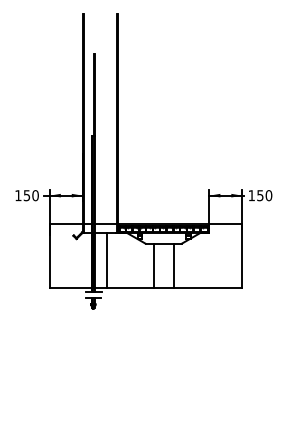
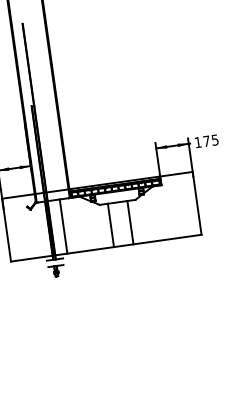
text: (264, 195) -> (210, 140), 150 -> 175

